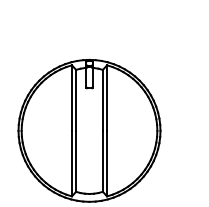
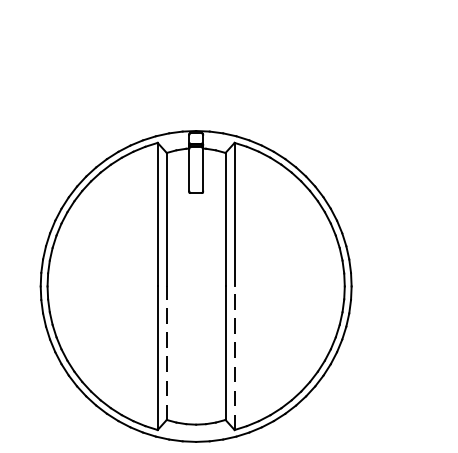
line: (76, 160) -> (167, 351), solid -> dashed
line: (107, 163) -> (235, 357), solid -> dashed

